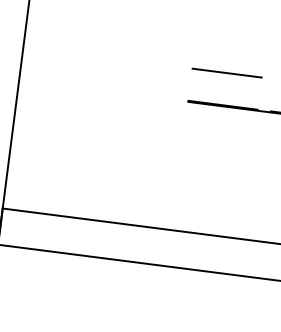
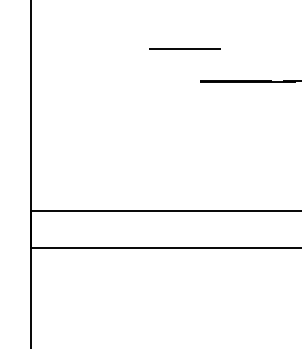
line: (226, 72) -> (184, 48), moved

